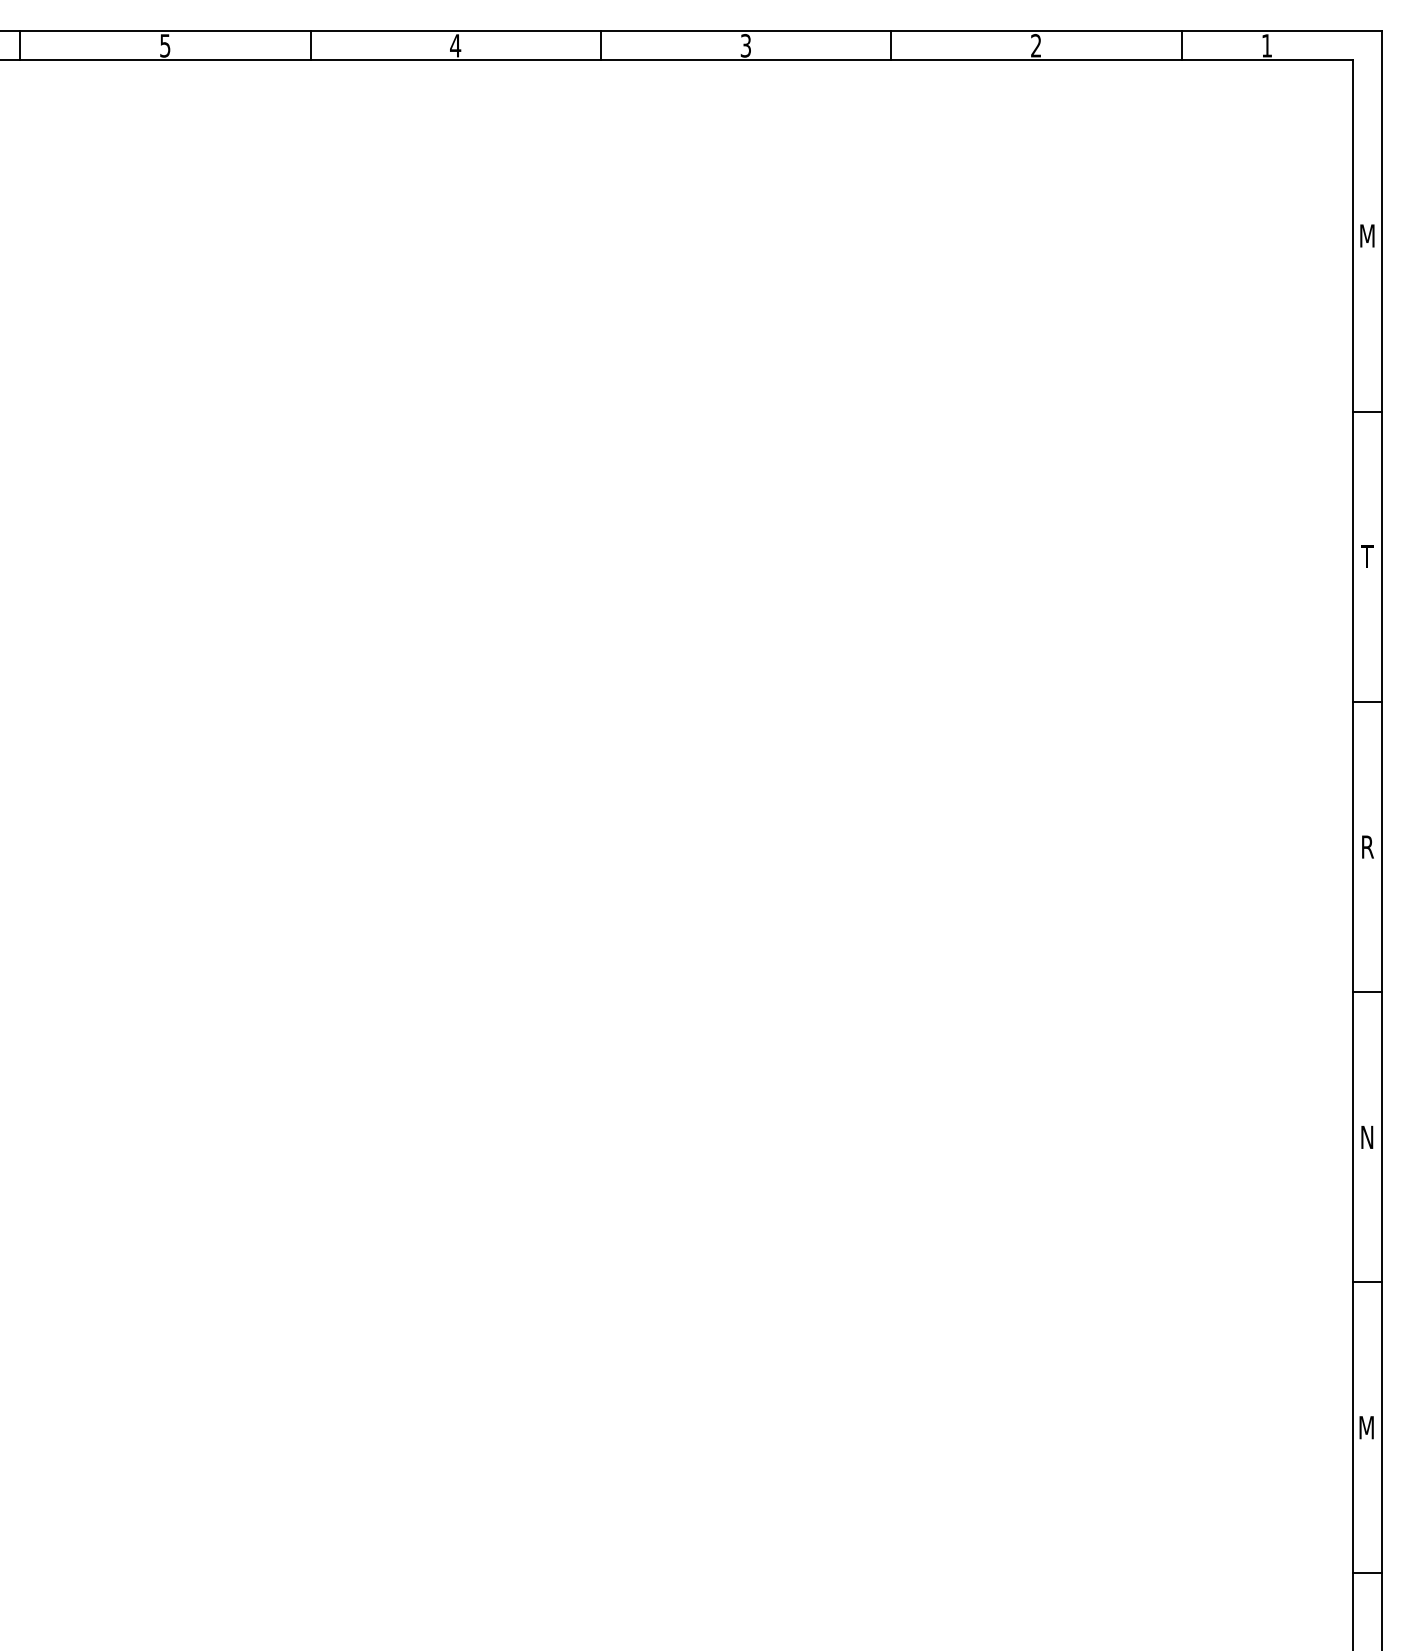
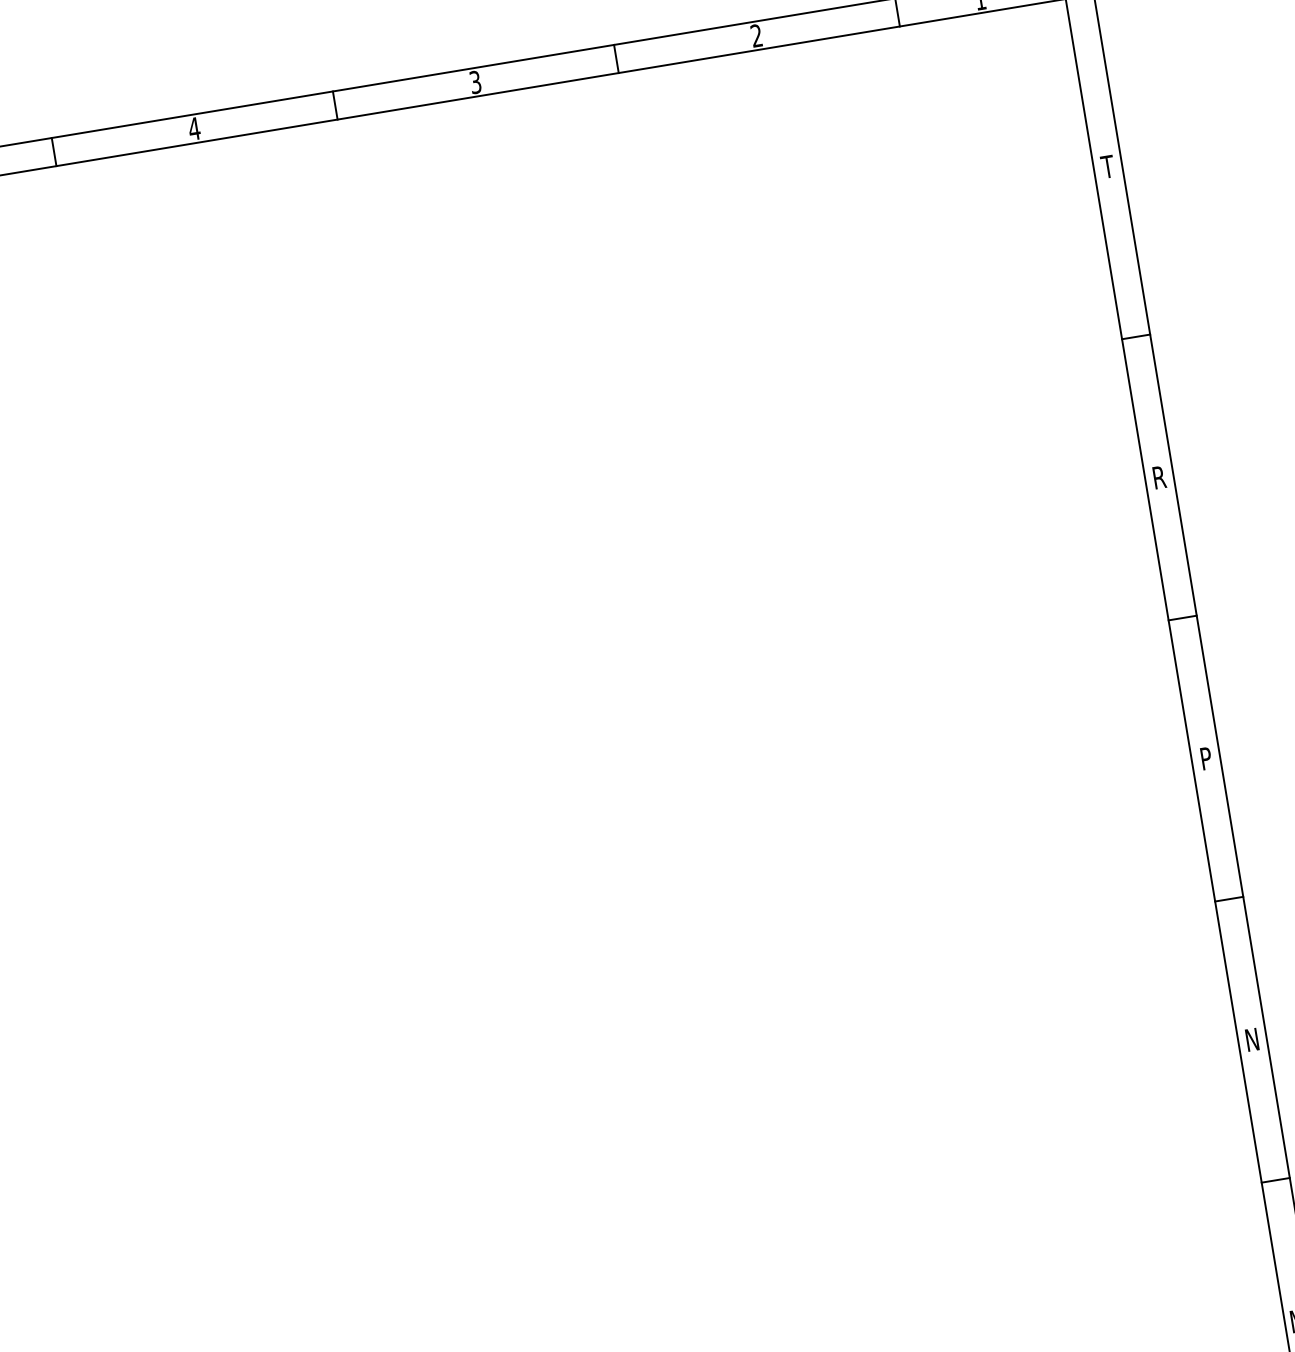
text: (1367, 235) -> (1107, 166), M -> T
text: (1367, 556) -> (1159, 477), T -> R
text: (1367, 846) -> (1205, 758), R -> P

